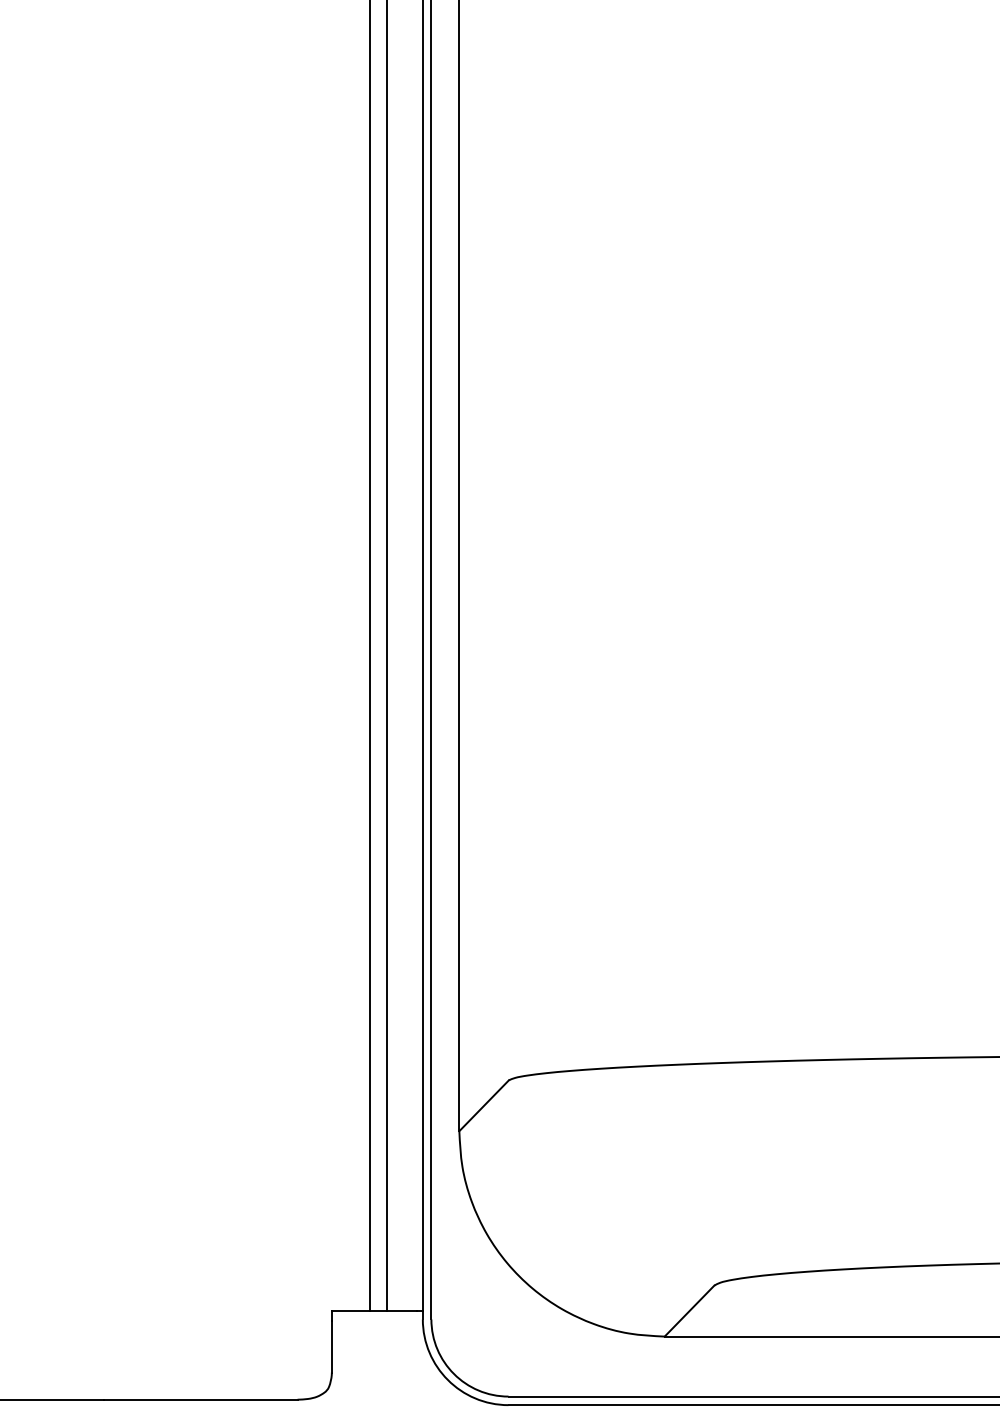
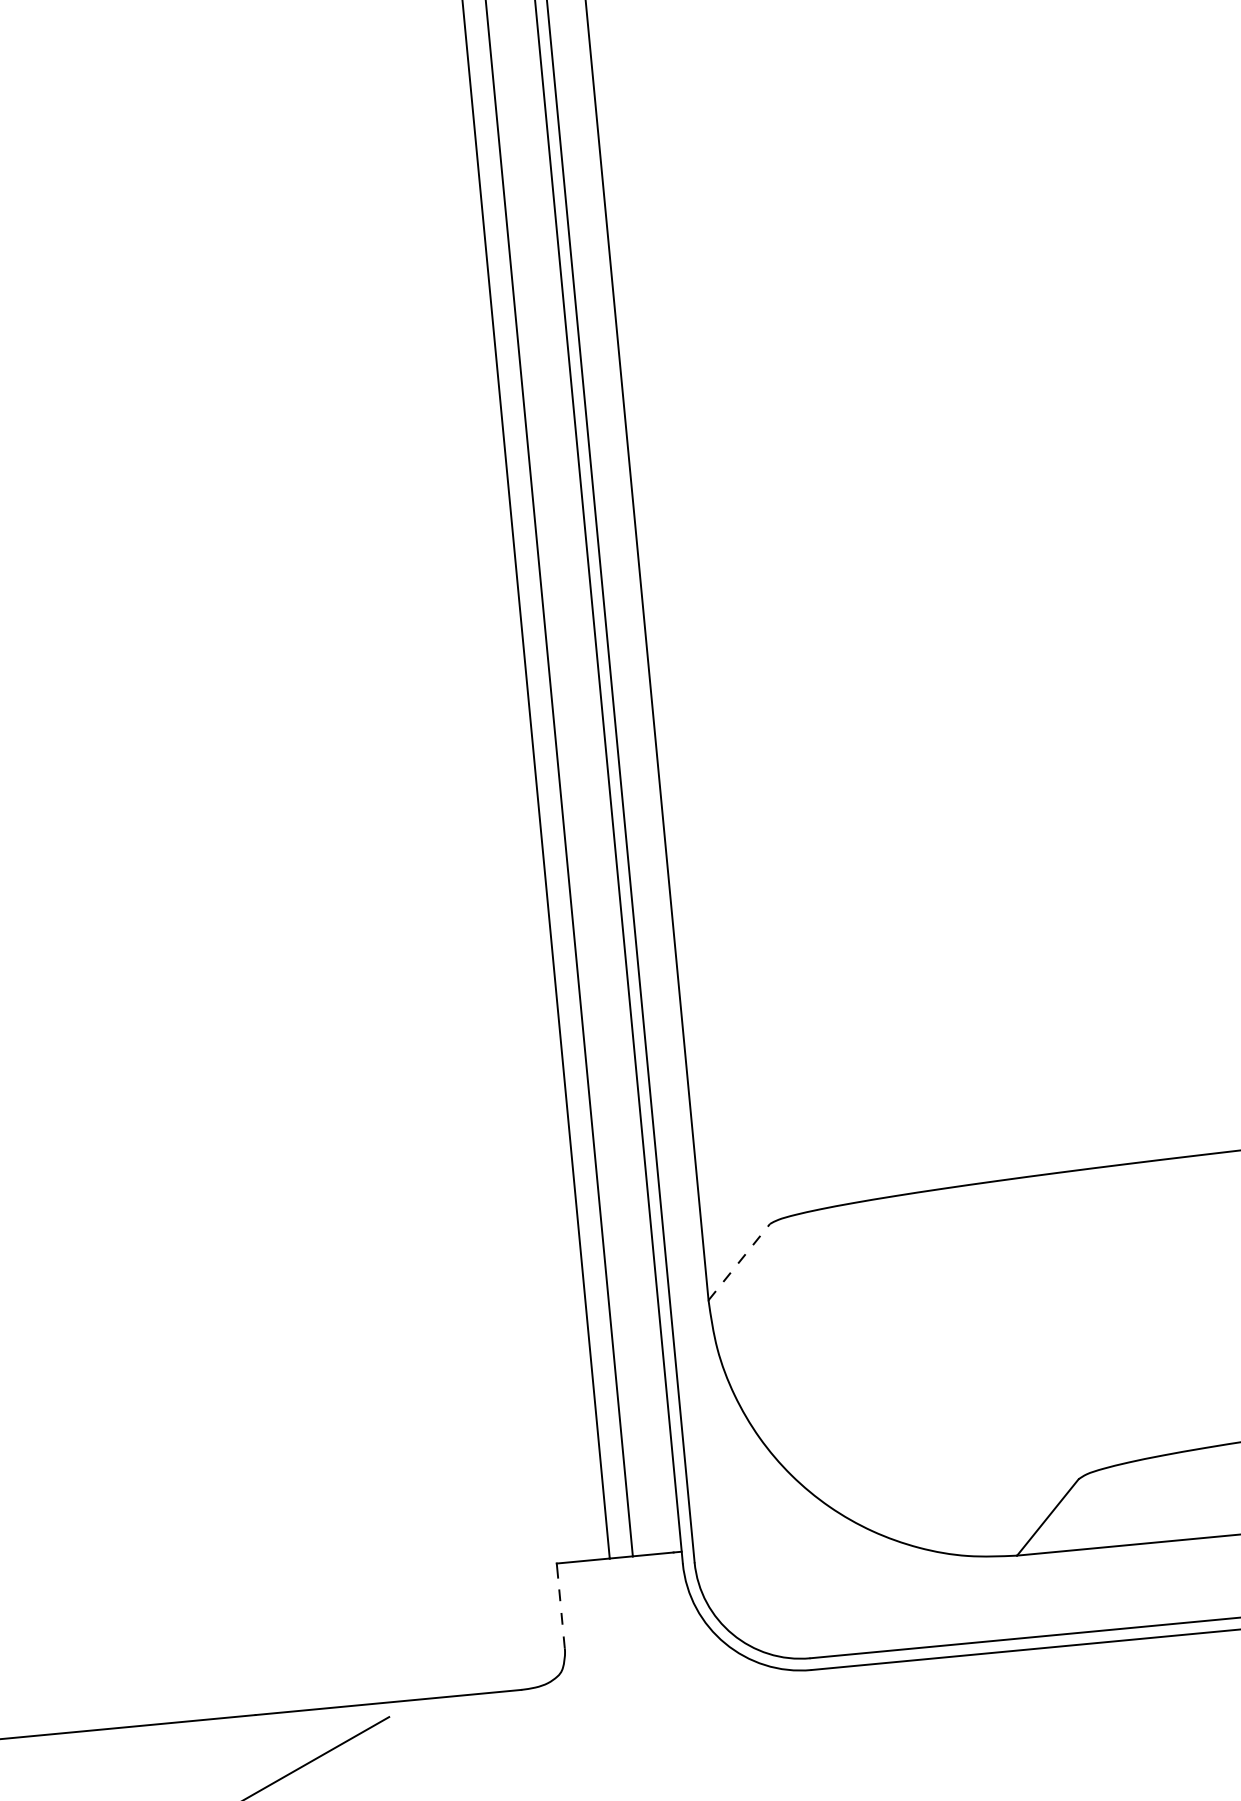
line: (484, 1105) -> (739, 1261), solid -> dashed
line: (331, 1346) -> (560, 1612), solid -> dashed

